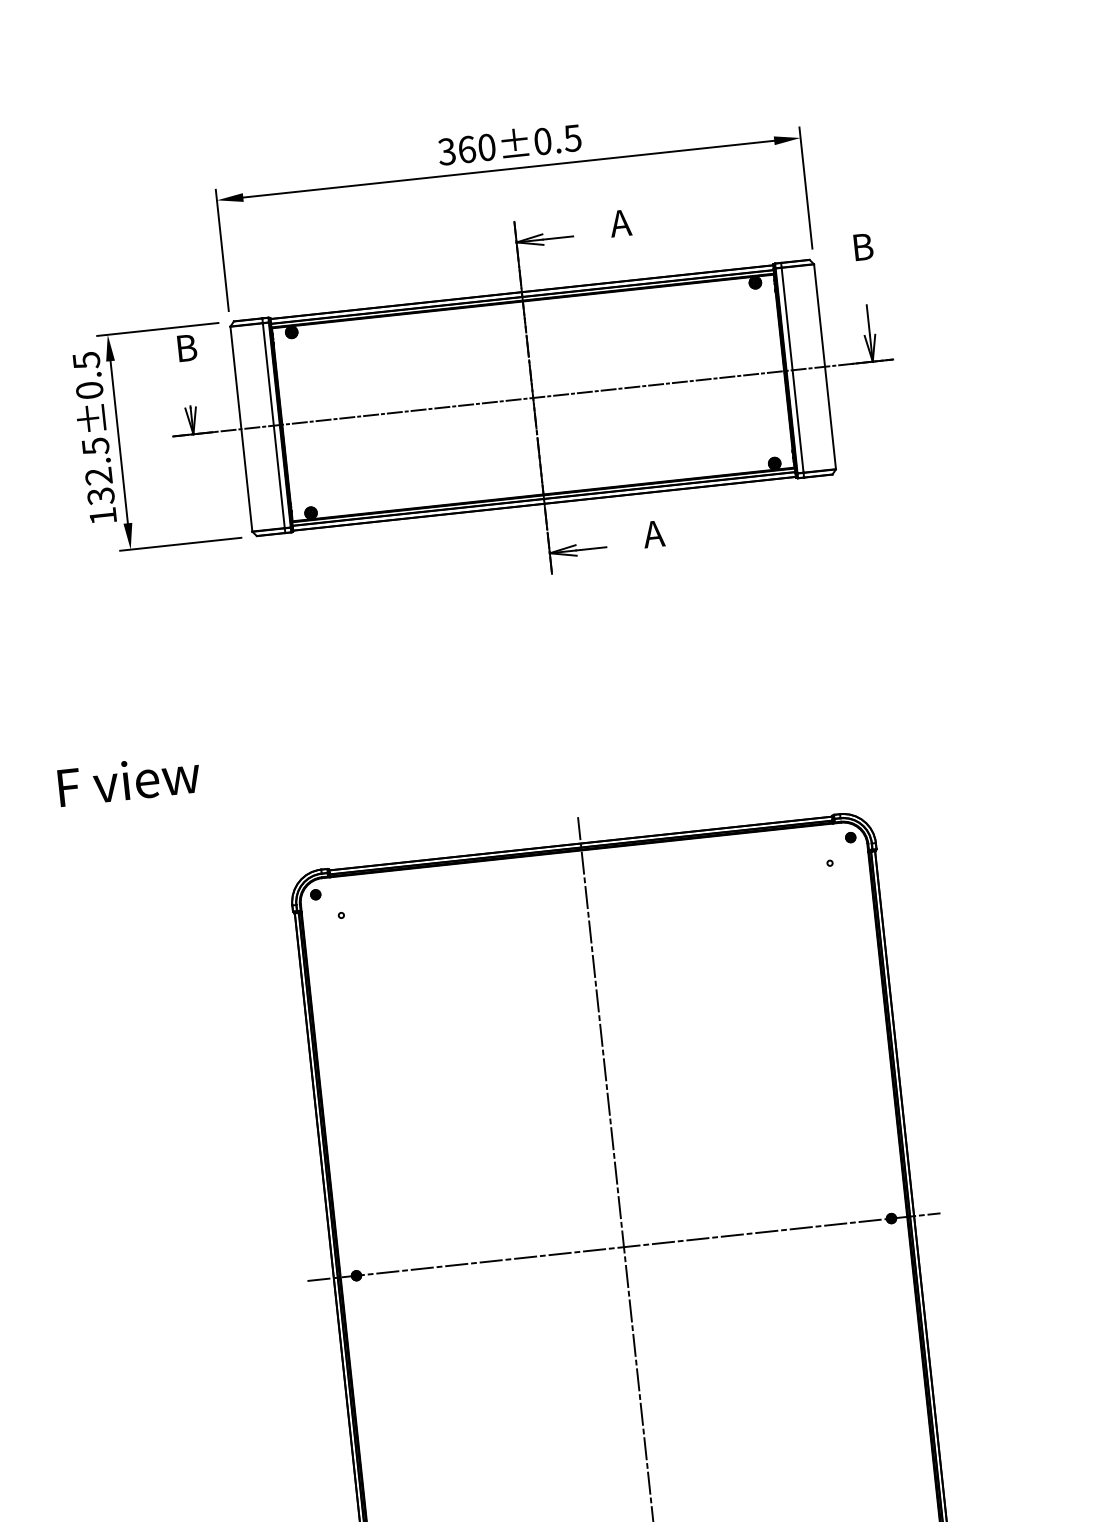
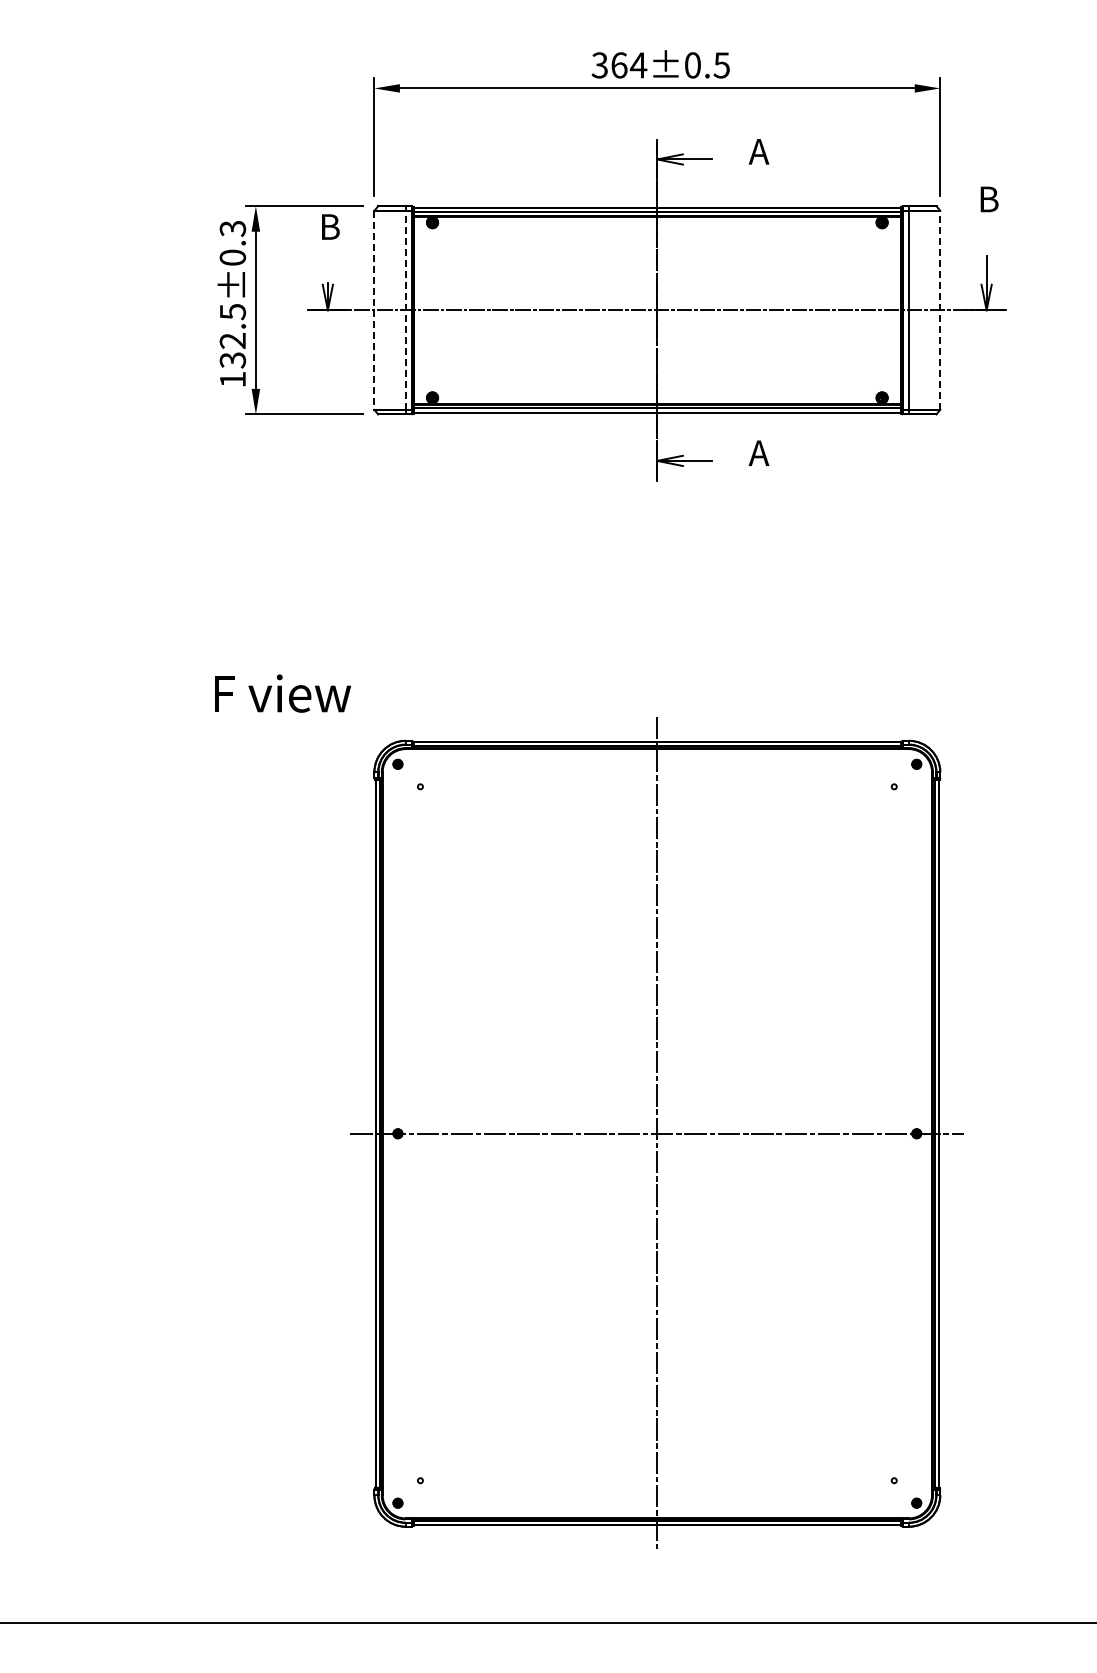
text: (486, 147) -> (638, 65), 360±0.5 -> 364±0.5
text: (86, 360) -> (232, 228), 132.5±0.5 -> 132.5±0.3
line: (825, 365) -> (940, 309), solid -> dashed
line: (273, 424) -> (405, 309), solid -> dashed
line: (241, 429) -> (374, 310), solid -> dashed
text: (128, 780) -> (282, 693), moved

